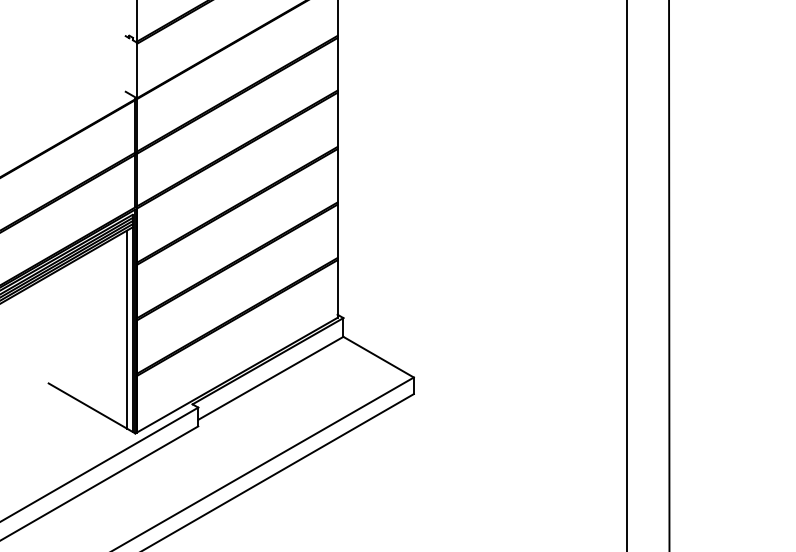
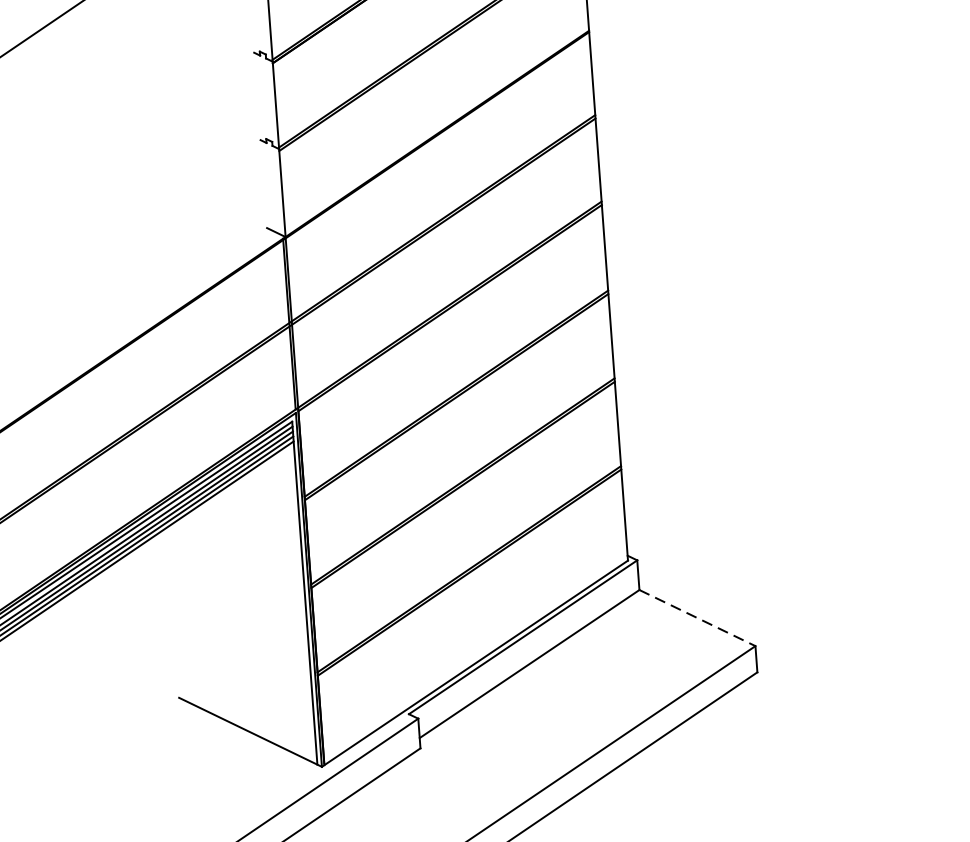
line: (127, 329) -> (297, 603), removed
line: (378, 357) -> (697, 618), solid -> dashed

